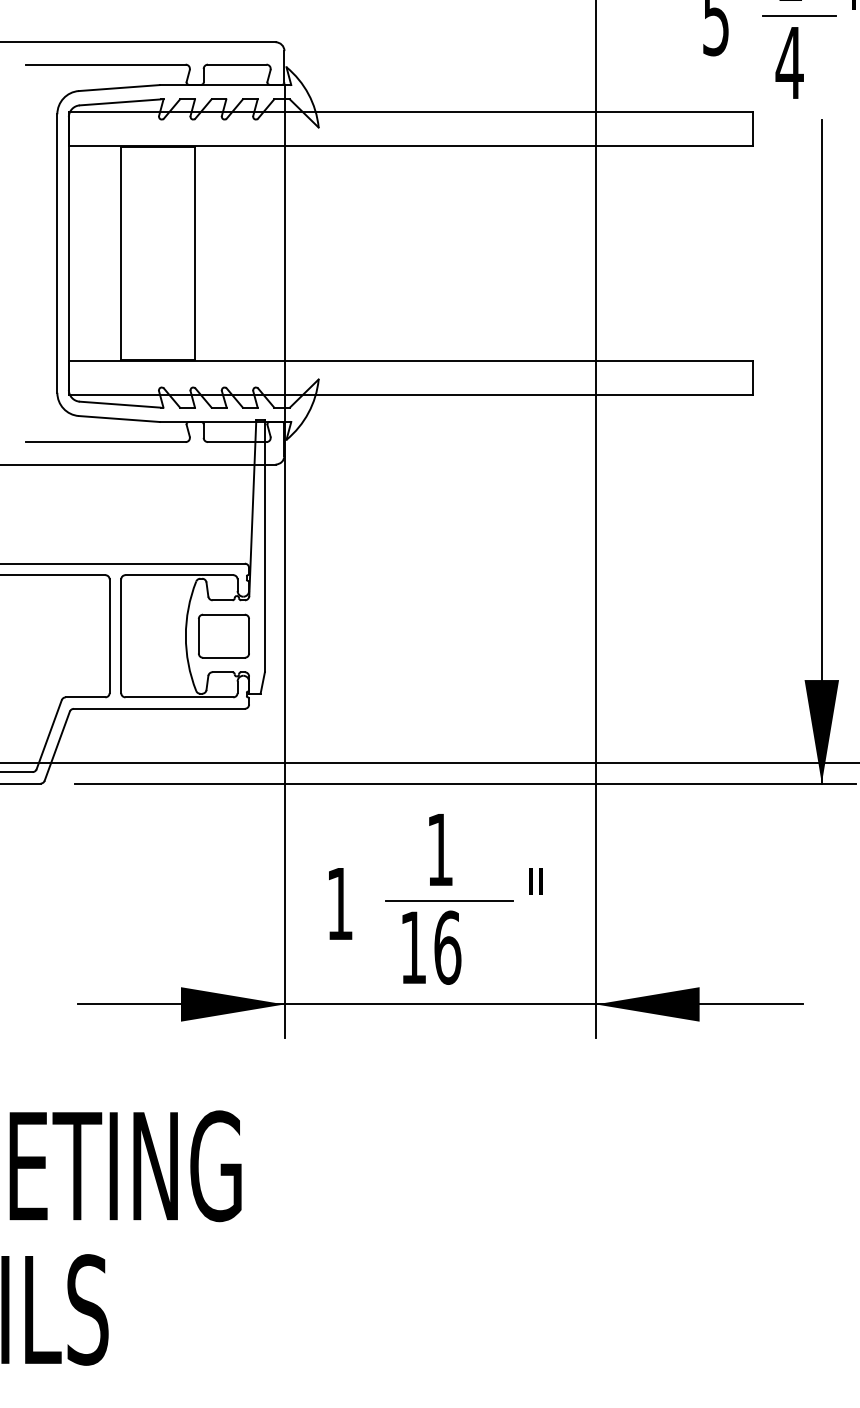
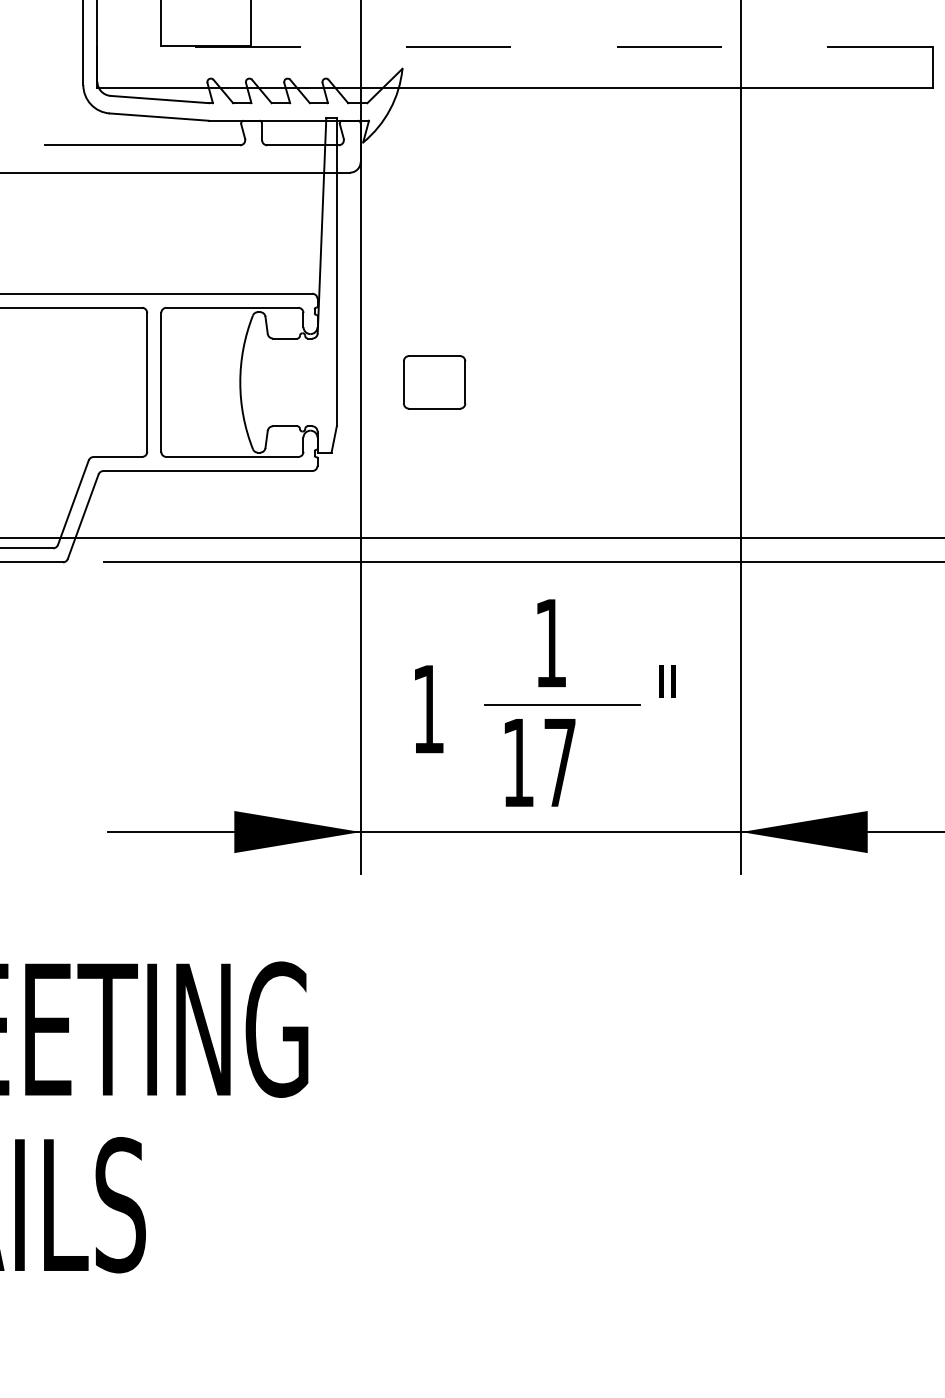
line: (410, 361) -> (514, 46), solid -> dashed
part: (223, 635) -> (434, 381), moved
text: (447, 947) -> (559, 762), 16 -> 17

